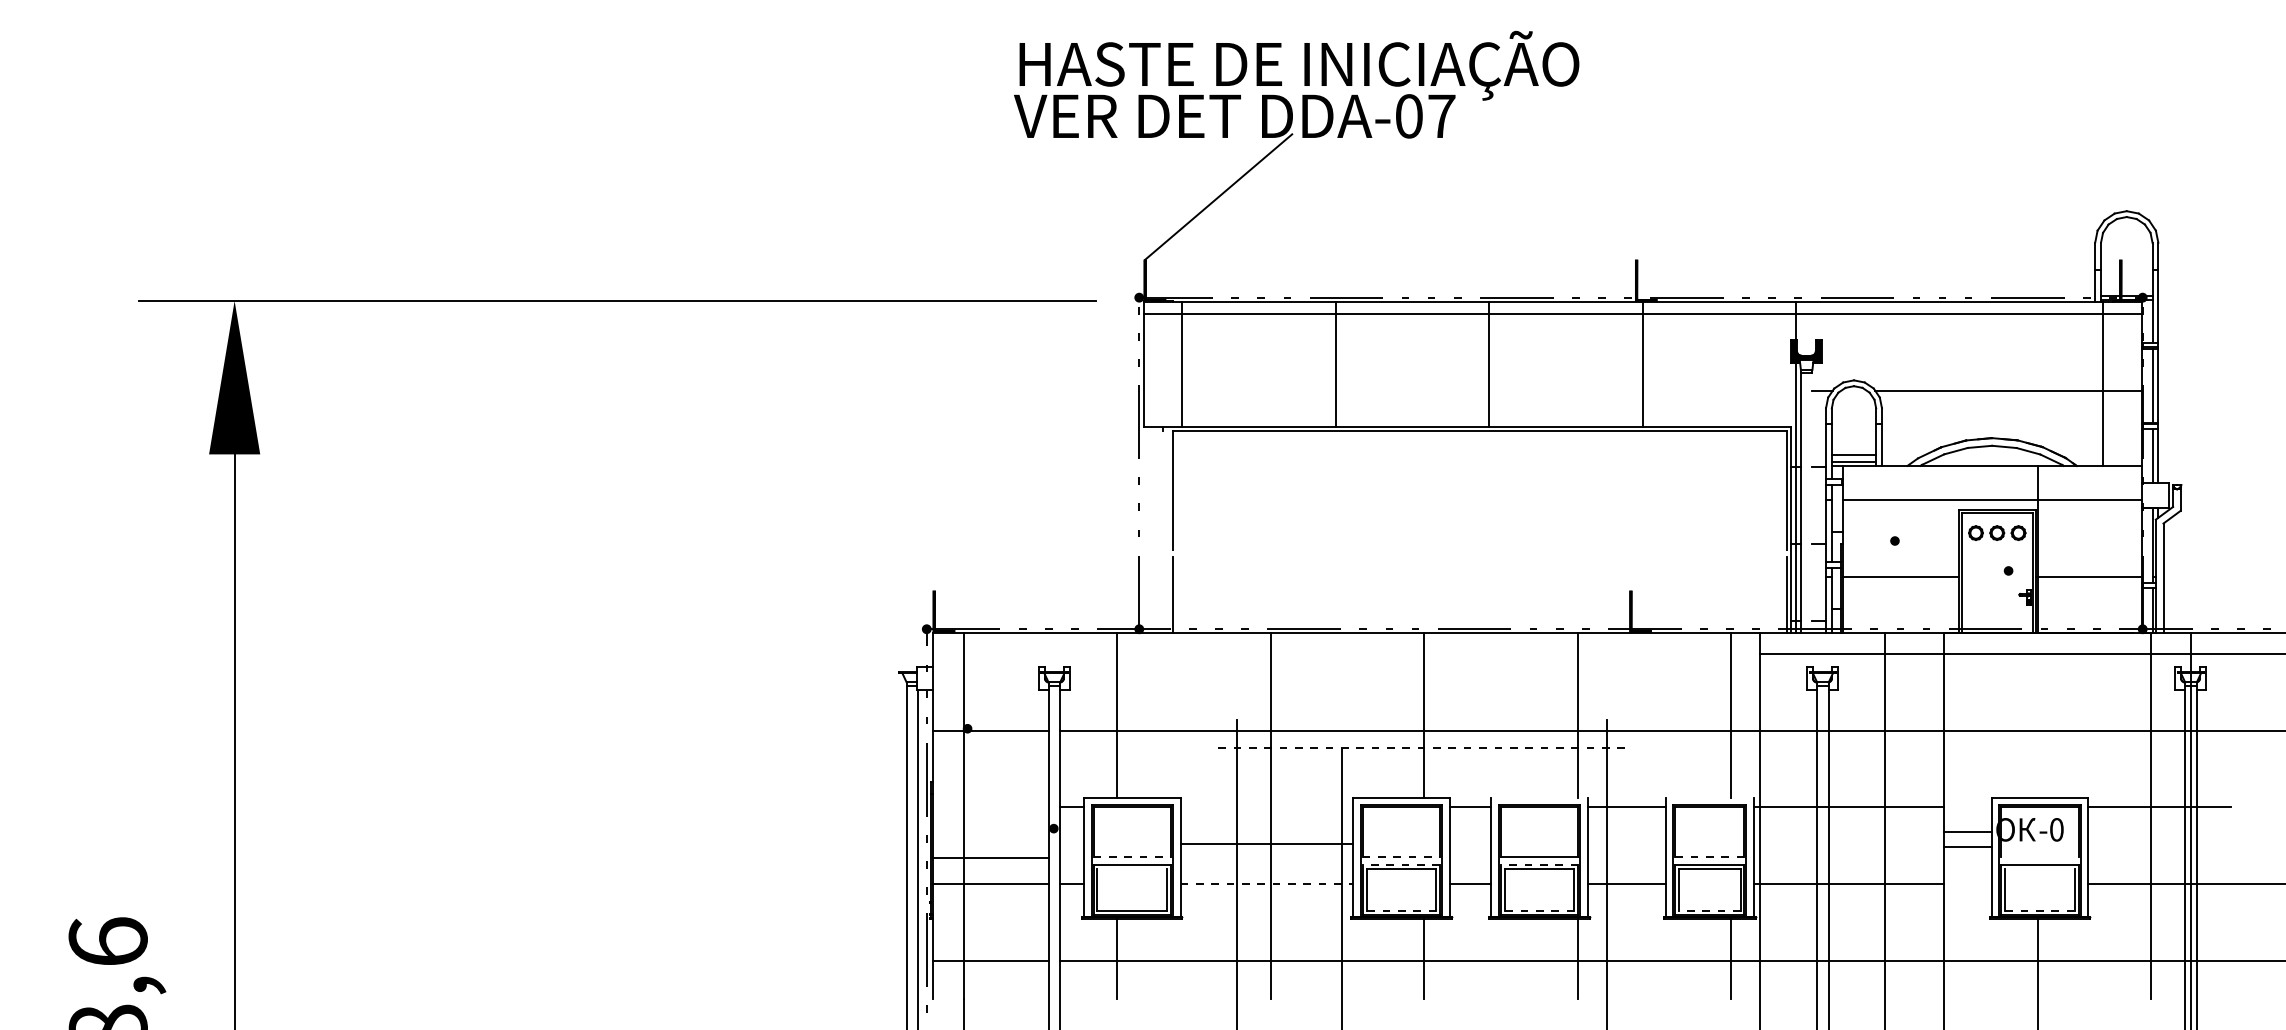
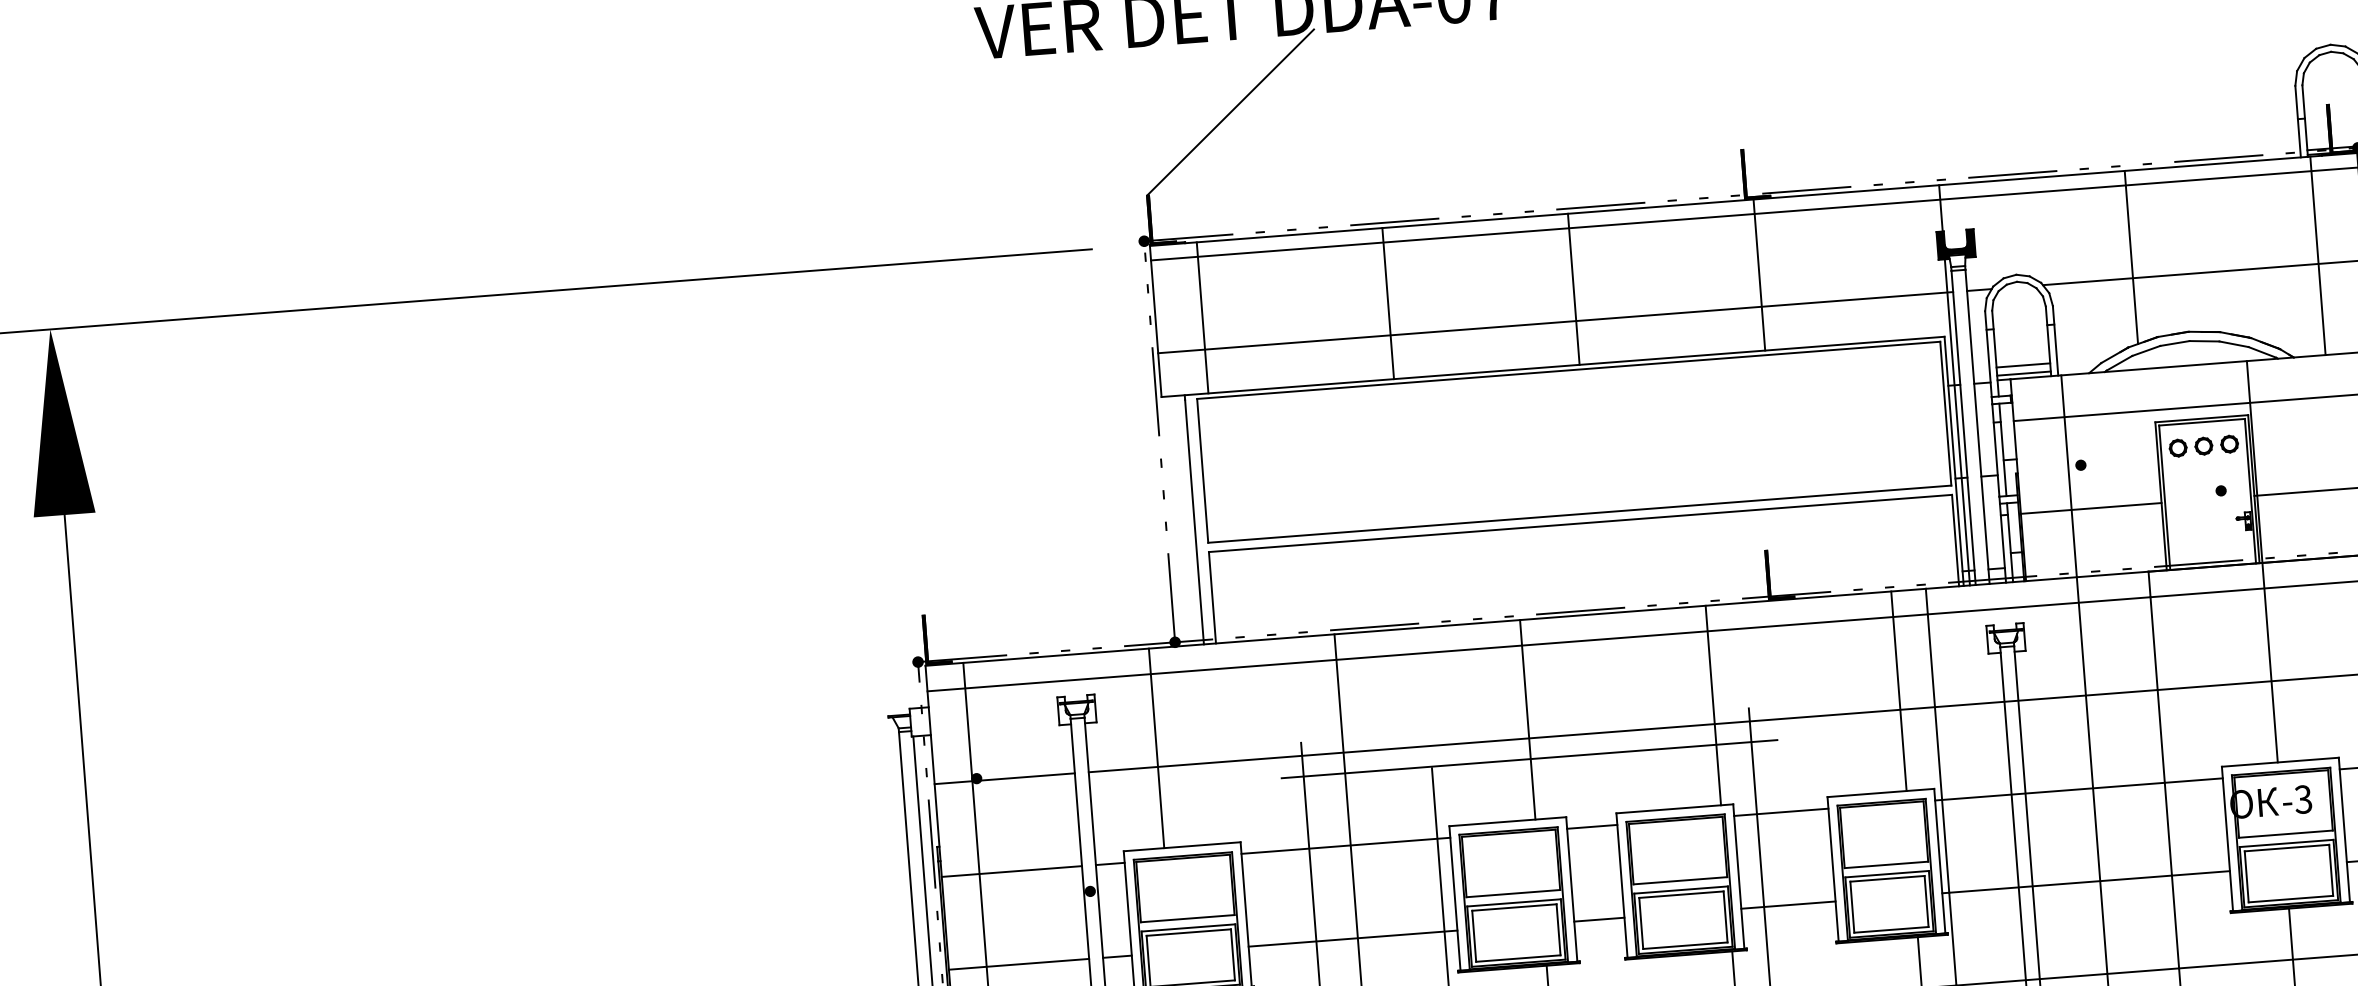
line: (1949, 372) -> (2131, 256), added
line: (1471, 390) -> (1554, 322), added
line: (1812, 502) -> (1977, 426), added
line: (1162, 531) -> (1194, 521), added
line: (1884, 548) -> (2068, 475), added
line: (1479, 549) -> (1579, 514), added
line: (1479, 557) -> (1579, 523), added
line: (1345, 653) -> (1426, 652), added
line: (2037, 714) -> (2269, 661), added
line: (1423, 747) -> (1529, 758), dashed -> solid
line: (1539, 797) -> (1674, 808), added
line: (1709, 797) -> (1880, 792), added
text: (2056, 829) -> (2303, 799), -0 -> -3
line: (1967, 832) -> (2200, 873), moved
line: (1266, 844) -> (1345, 846), moved
line: (1967, 847) -> (2193, 780), moved
line: (1132, 857) -> (1188, 919), dashed -> solid
line: (1401, 857) -> (1513, 893), dashed -> solid
line: (1709, 857) -> (1886, 865), dashed -> solid
line: (2039, 857) -> (2285, 834), added
line: (990, 858) -> (1011, 871), moved
line: (1401, 864) -> (1514, 902), dashed -> solid
line: (1539, 864) -> (1681, 889), dashed -> solid
line: (1132, 868) -> (1189, 932), added
line: (2040, 868) -> (2287, 847), added
line: (1267, 884) -> (1353, 939), dashed -> solid
line: (1401, 910) -> (1518, 958), dashed -> solid
line: (1539, 910) -> (1685, 945), dashed -> solid
line: (1709, 910) -> (1890, 929), dashed -> solid
line: (2040, 910) -> (2291, 898), dashed -> solid

